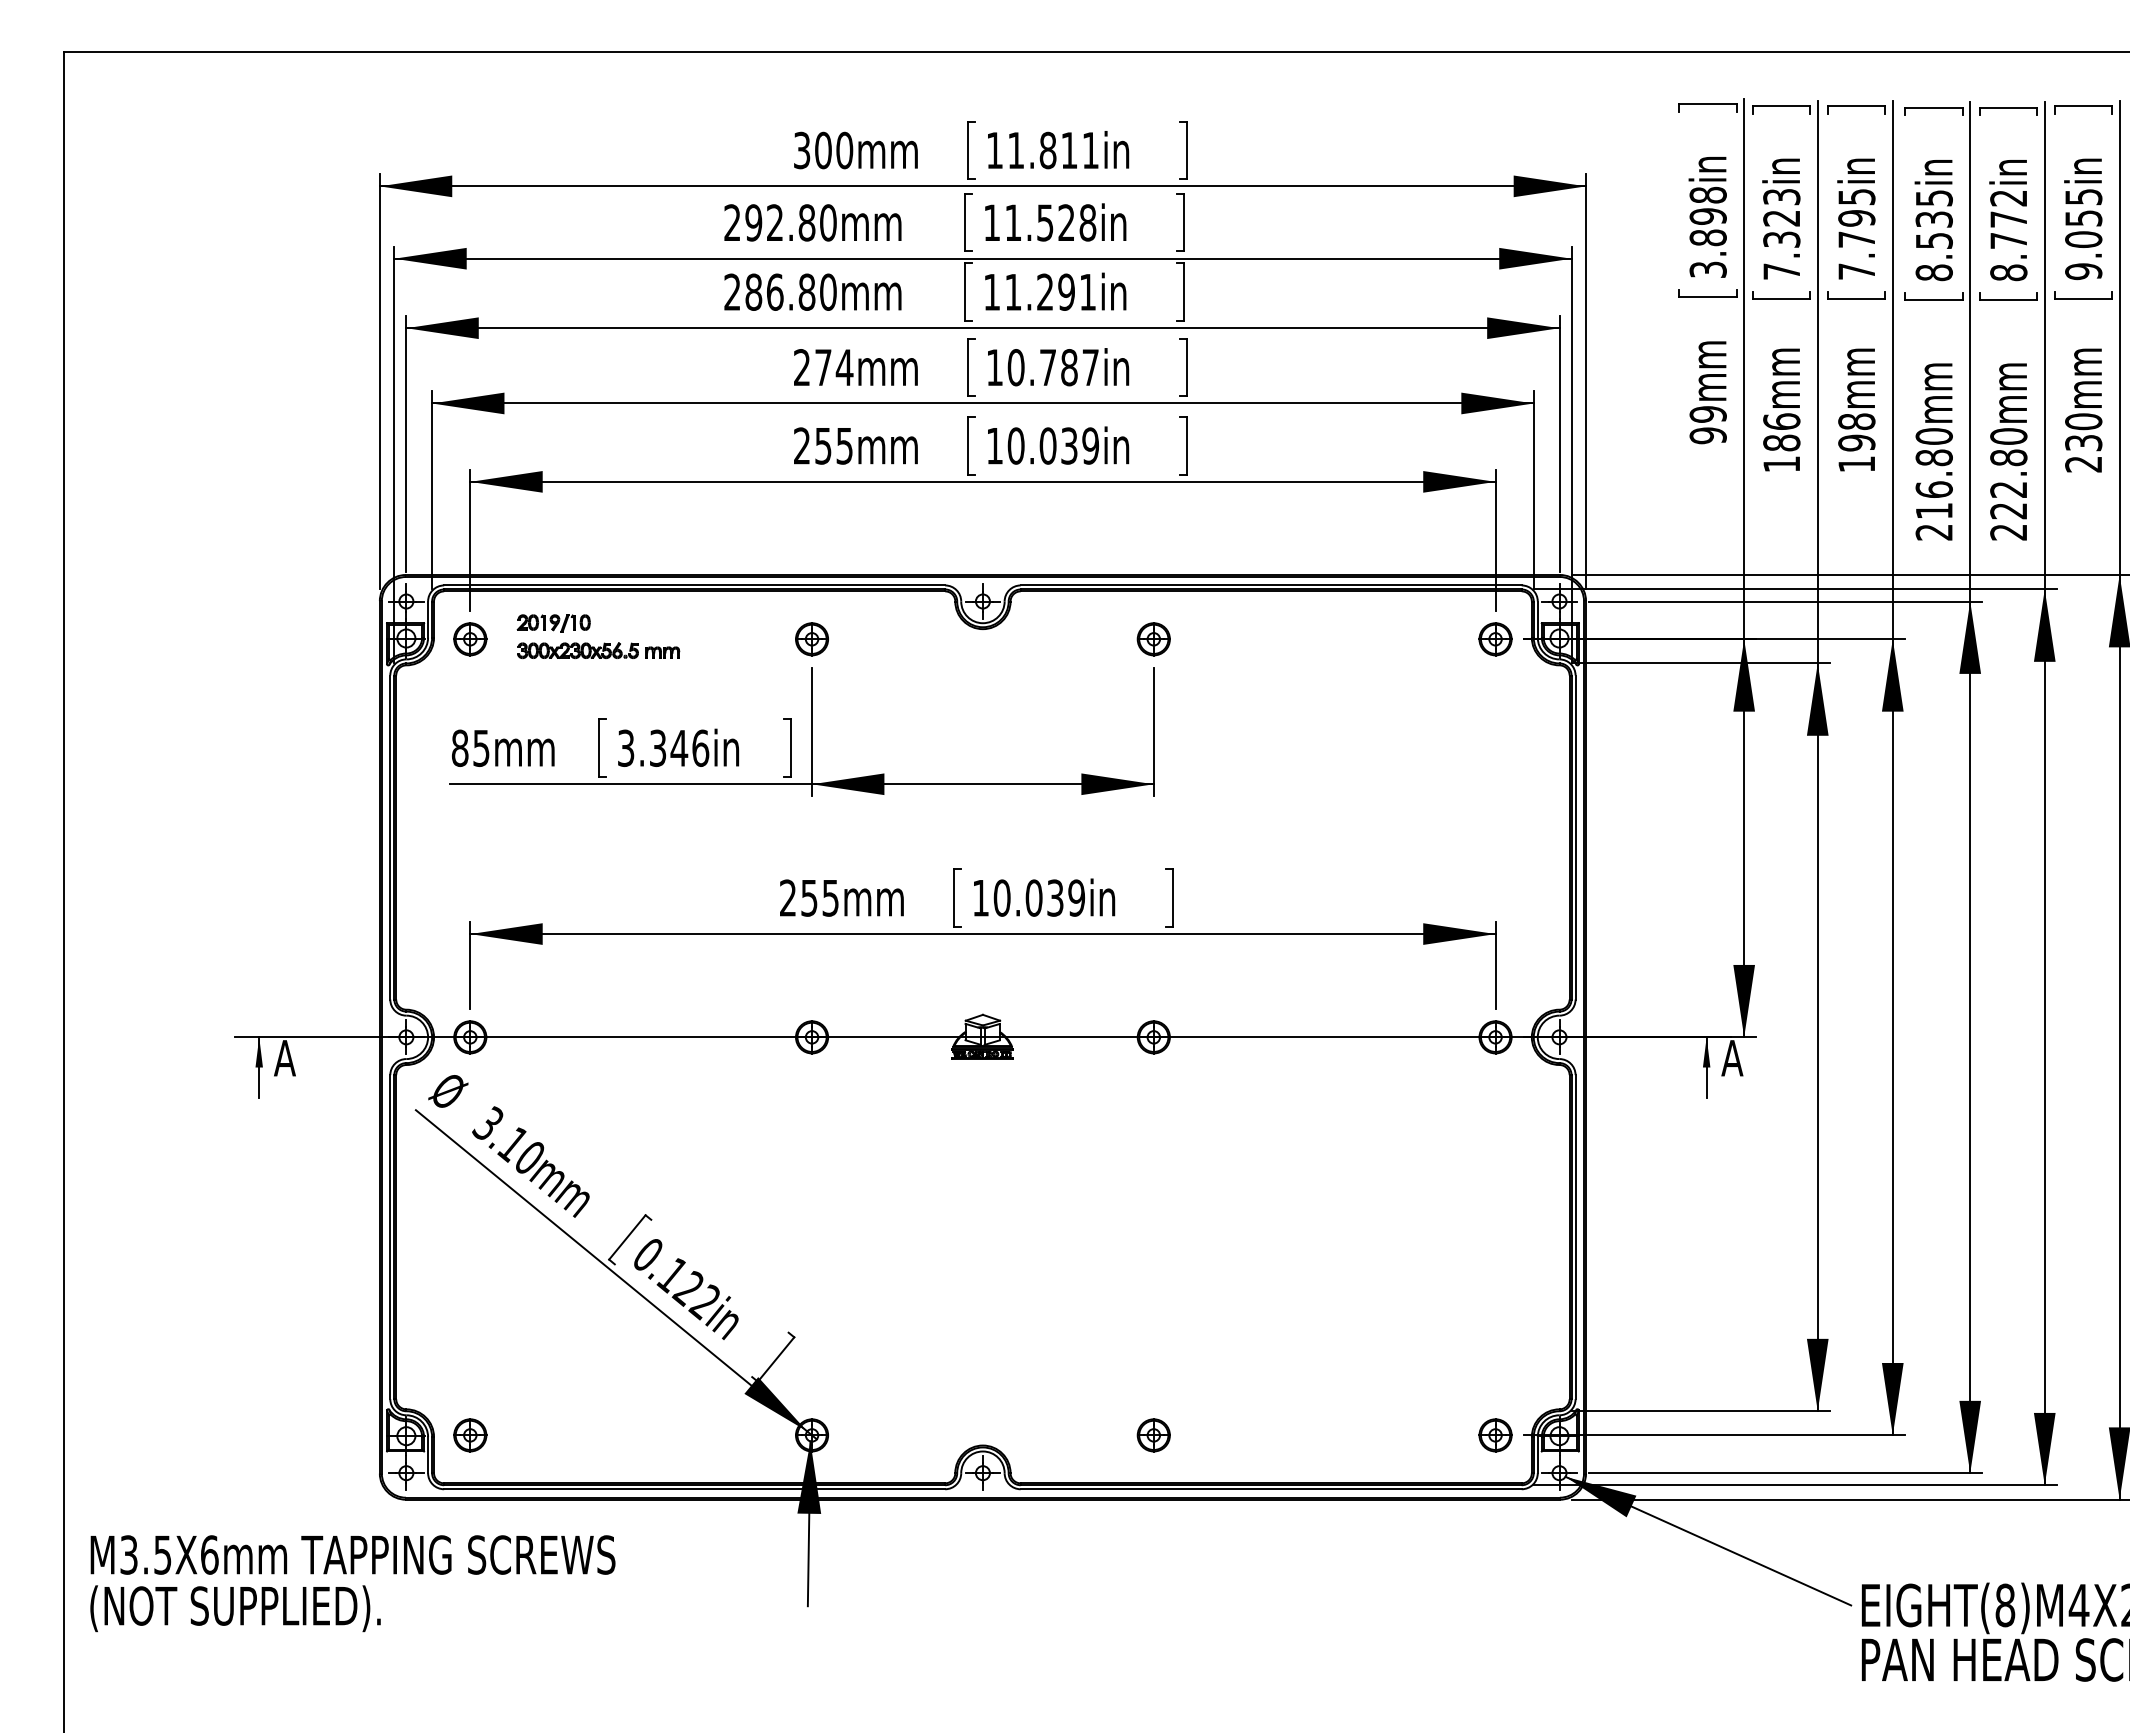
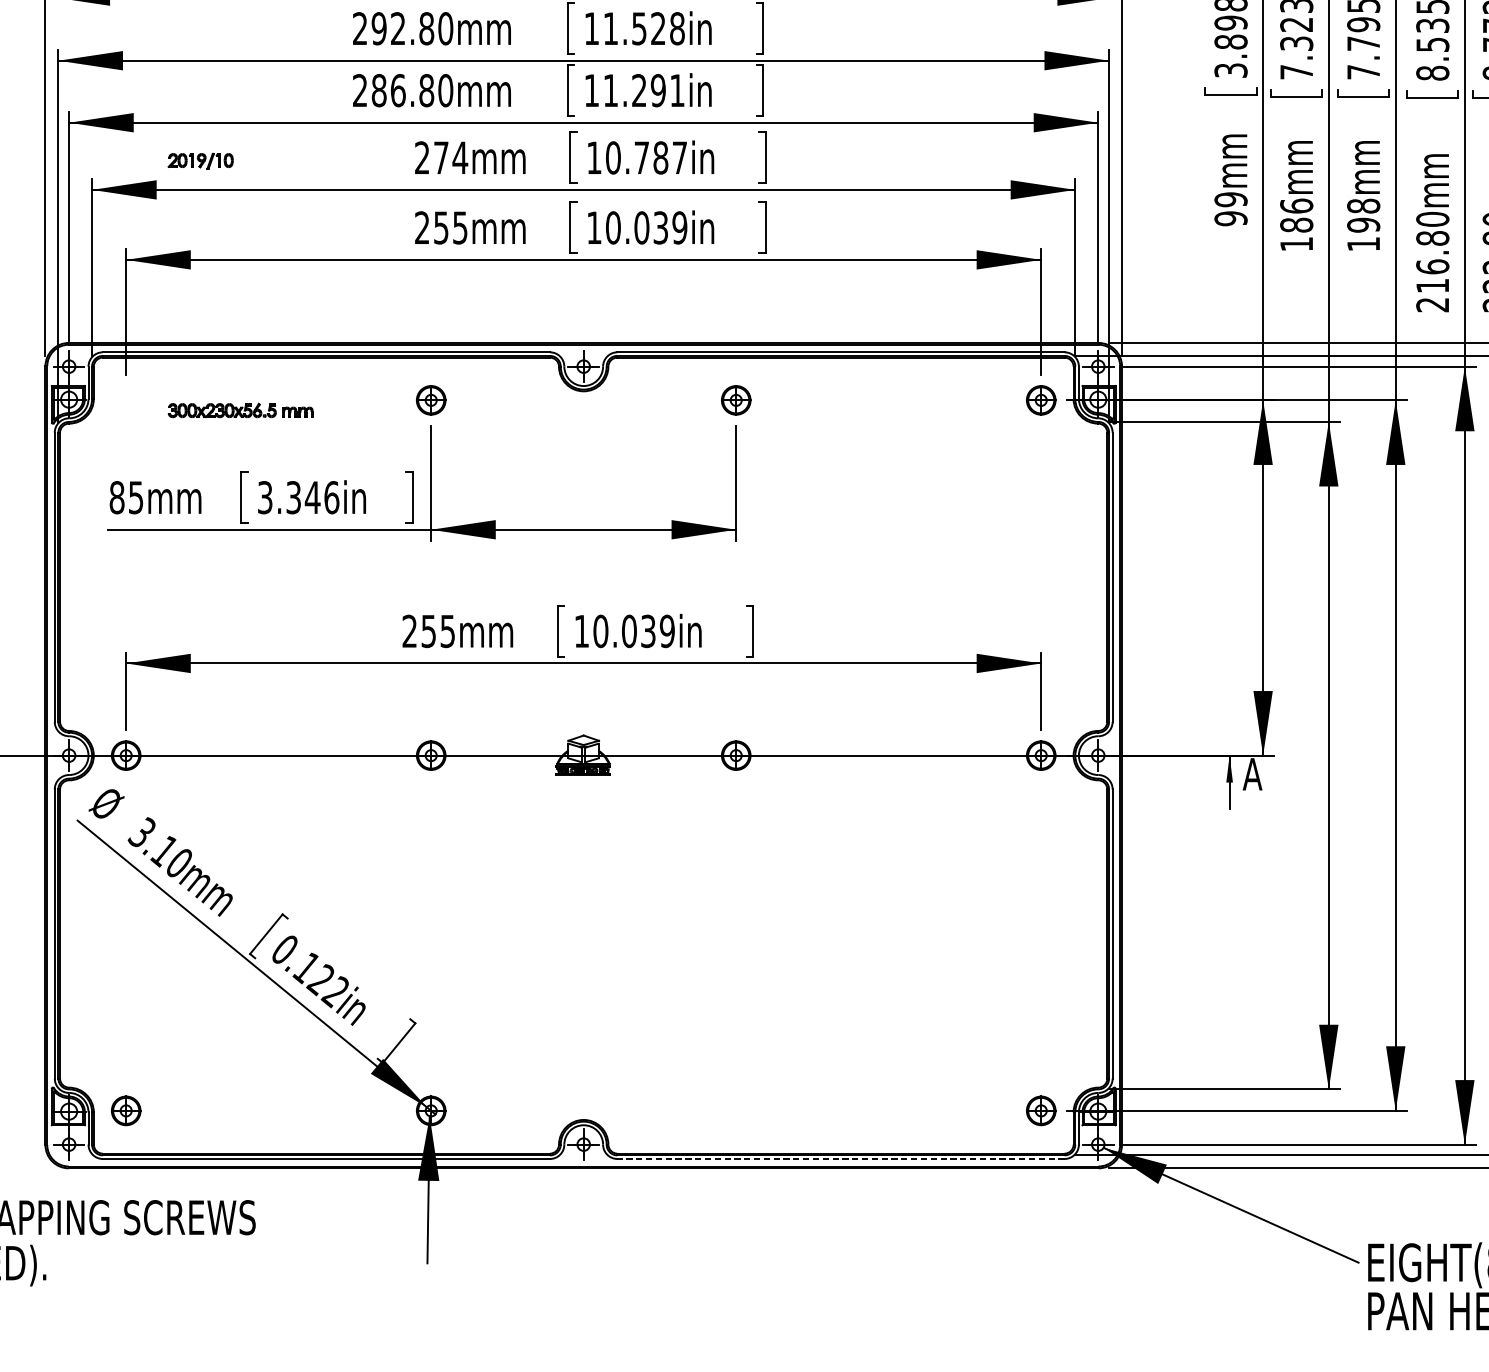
part: (553, 623) -> (200, 161), moved
part: (470, 639) -> (126, 400), removed
part: (1153, 1435) -> (735, 1110), removed
line: (1270, 1489) -> (840, 1159), solid -> dashed

